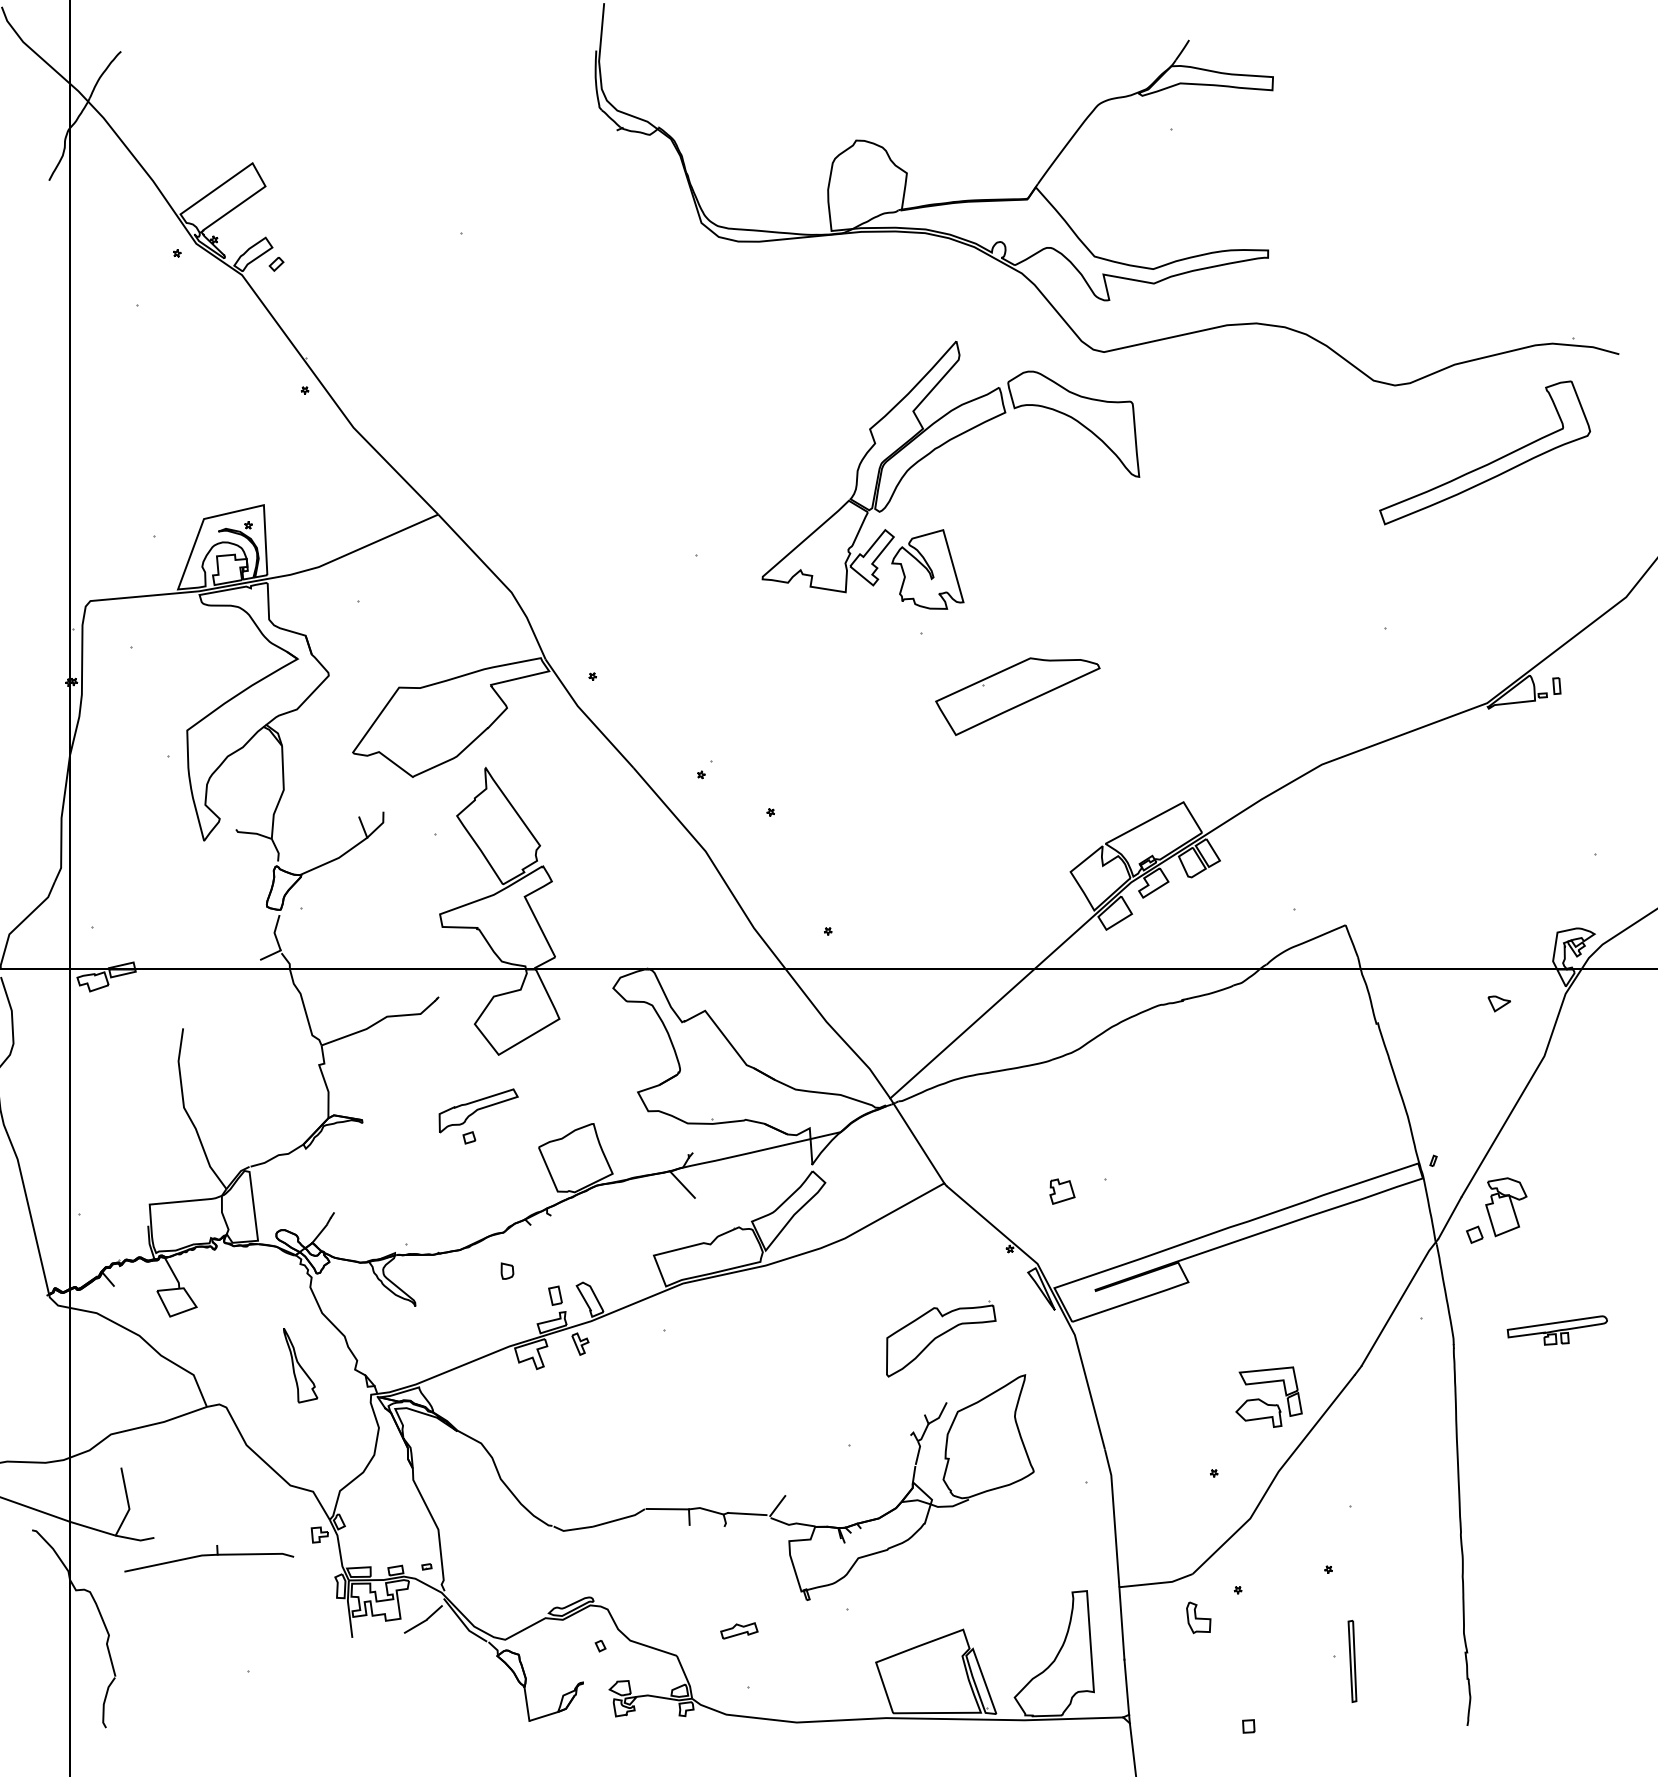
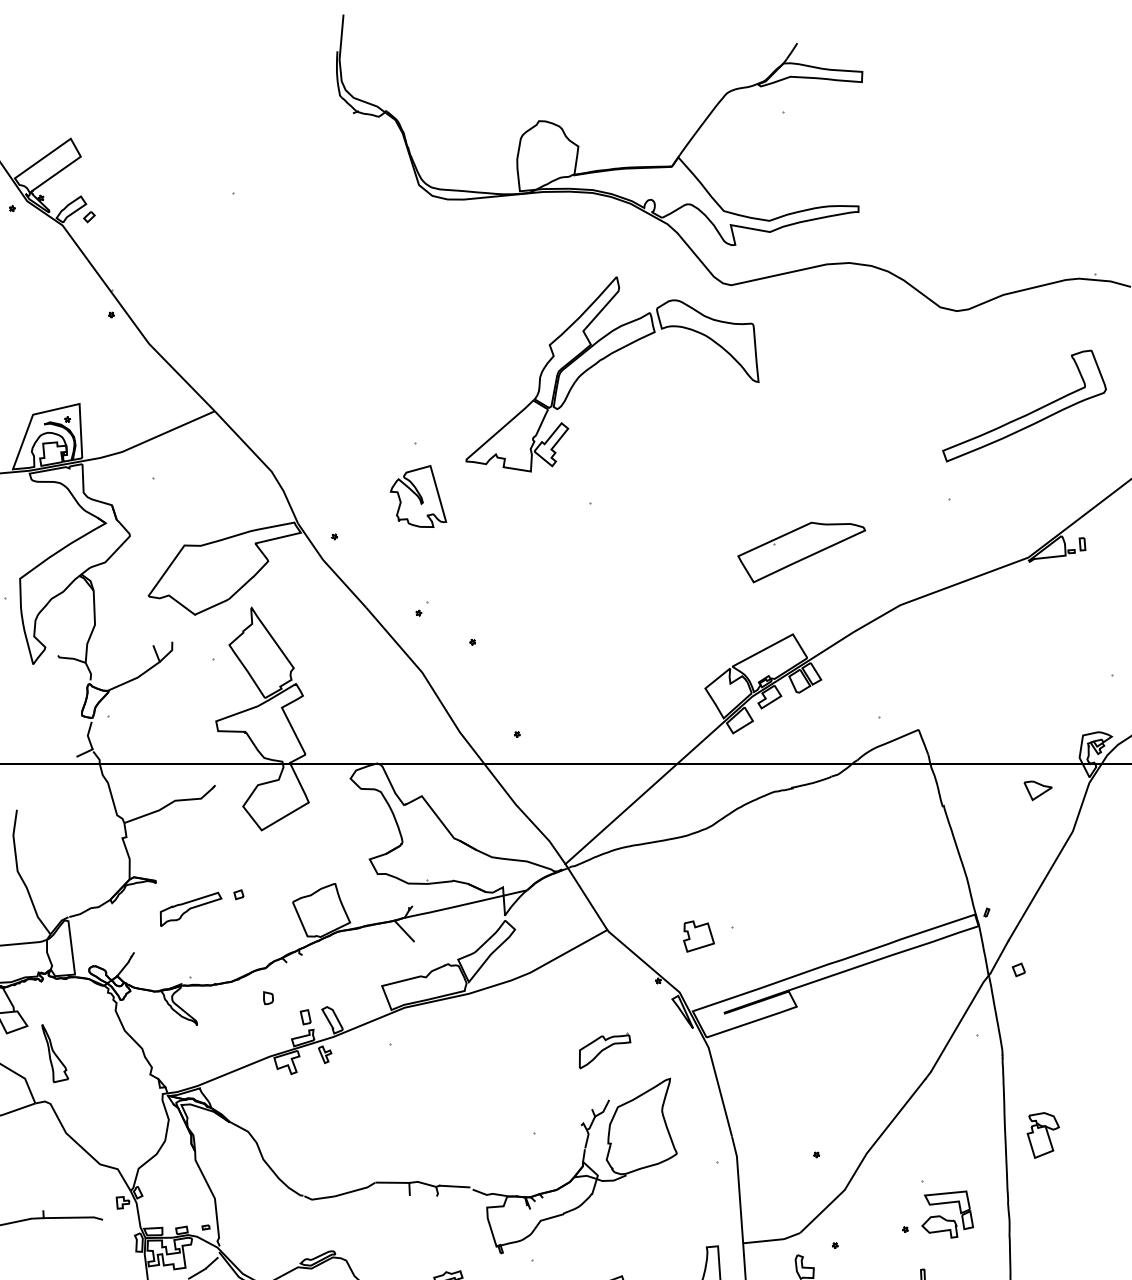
part: (1489, 462) -> (1027, 413), moved
part: (927, 569) -> (418, 496), moved
part: (1017, 696) -> (801, 552), moved
part: (1498, 1003) -> (1037, 790), size x1.6
part: (478, 1110) -> (190, 909), moved
part: (1062, 1191) -> (699, 936), size x1.6
part: (1506, 1207) -> (1043, 1135), moved
part: (1556, 1330) -> (1082, 1044), removed
part: (941, 1338) -> (605, 1050), size x0.6
part: (300, 1365) -> (55, 1053), moved
part: (1264, 1401) -> (944, 1217), moved
line: (777, 1506) -> (477, 1180), removed

